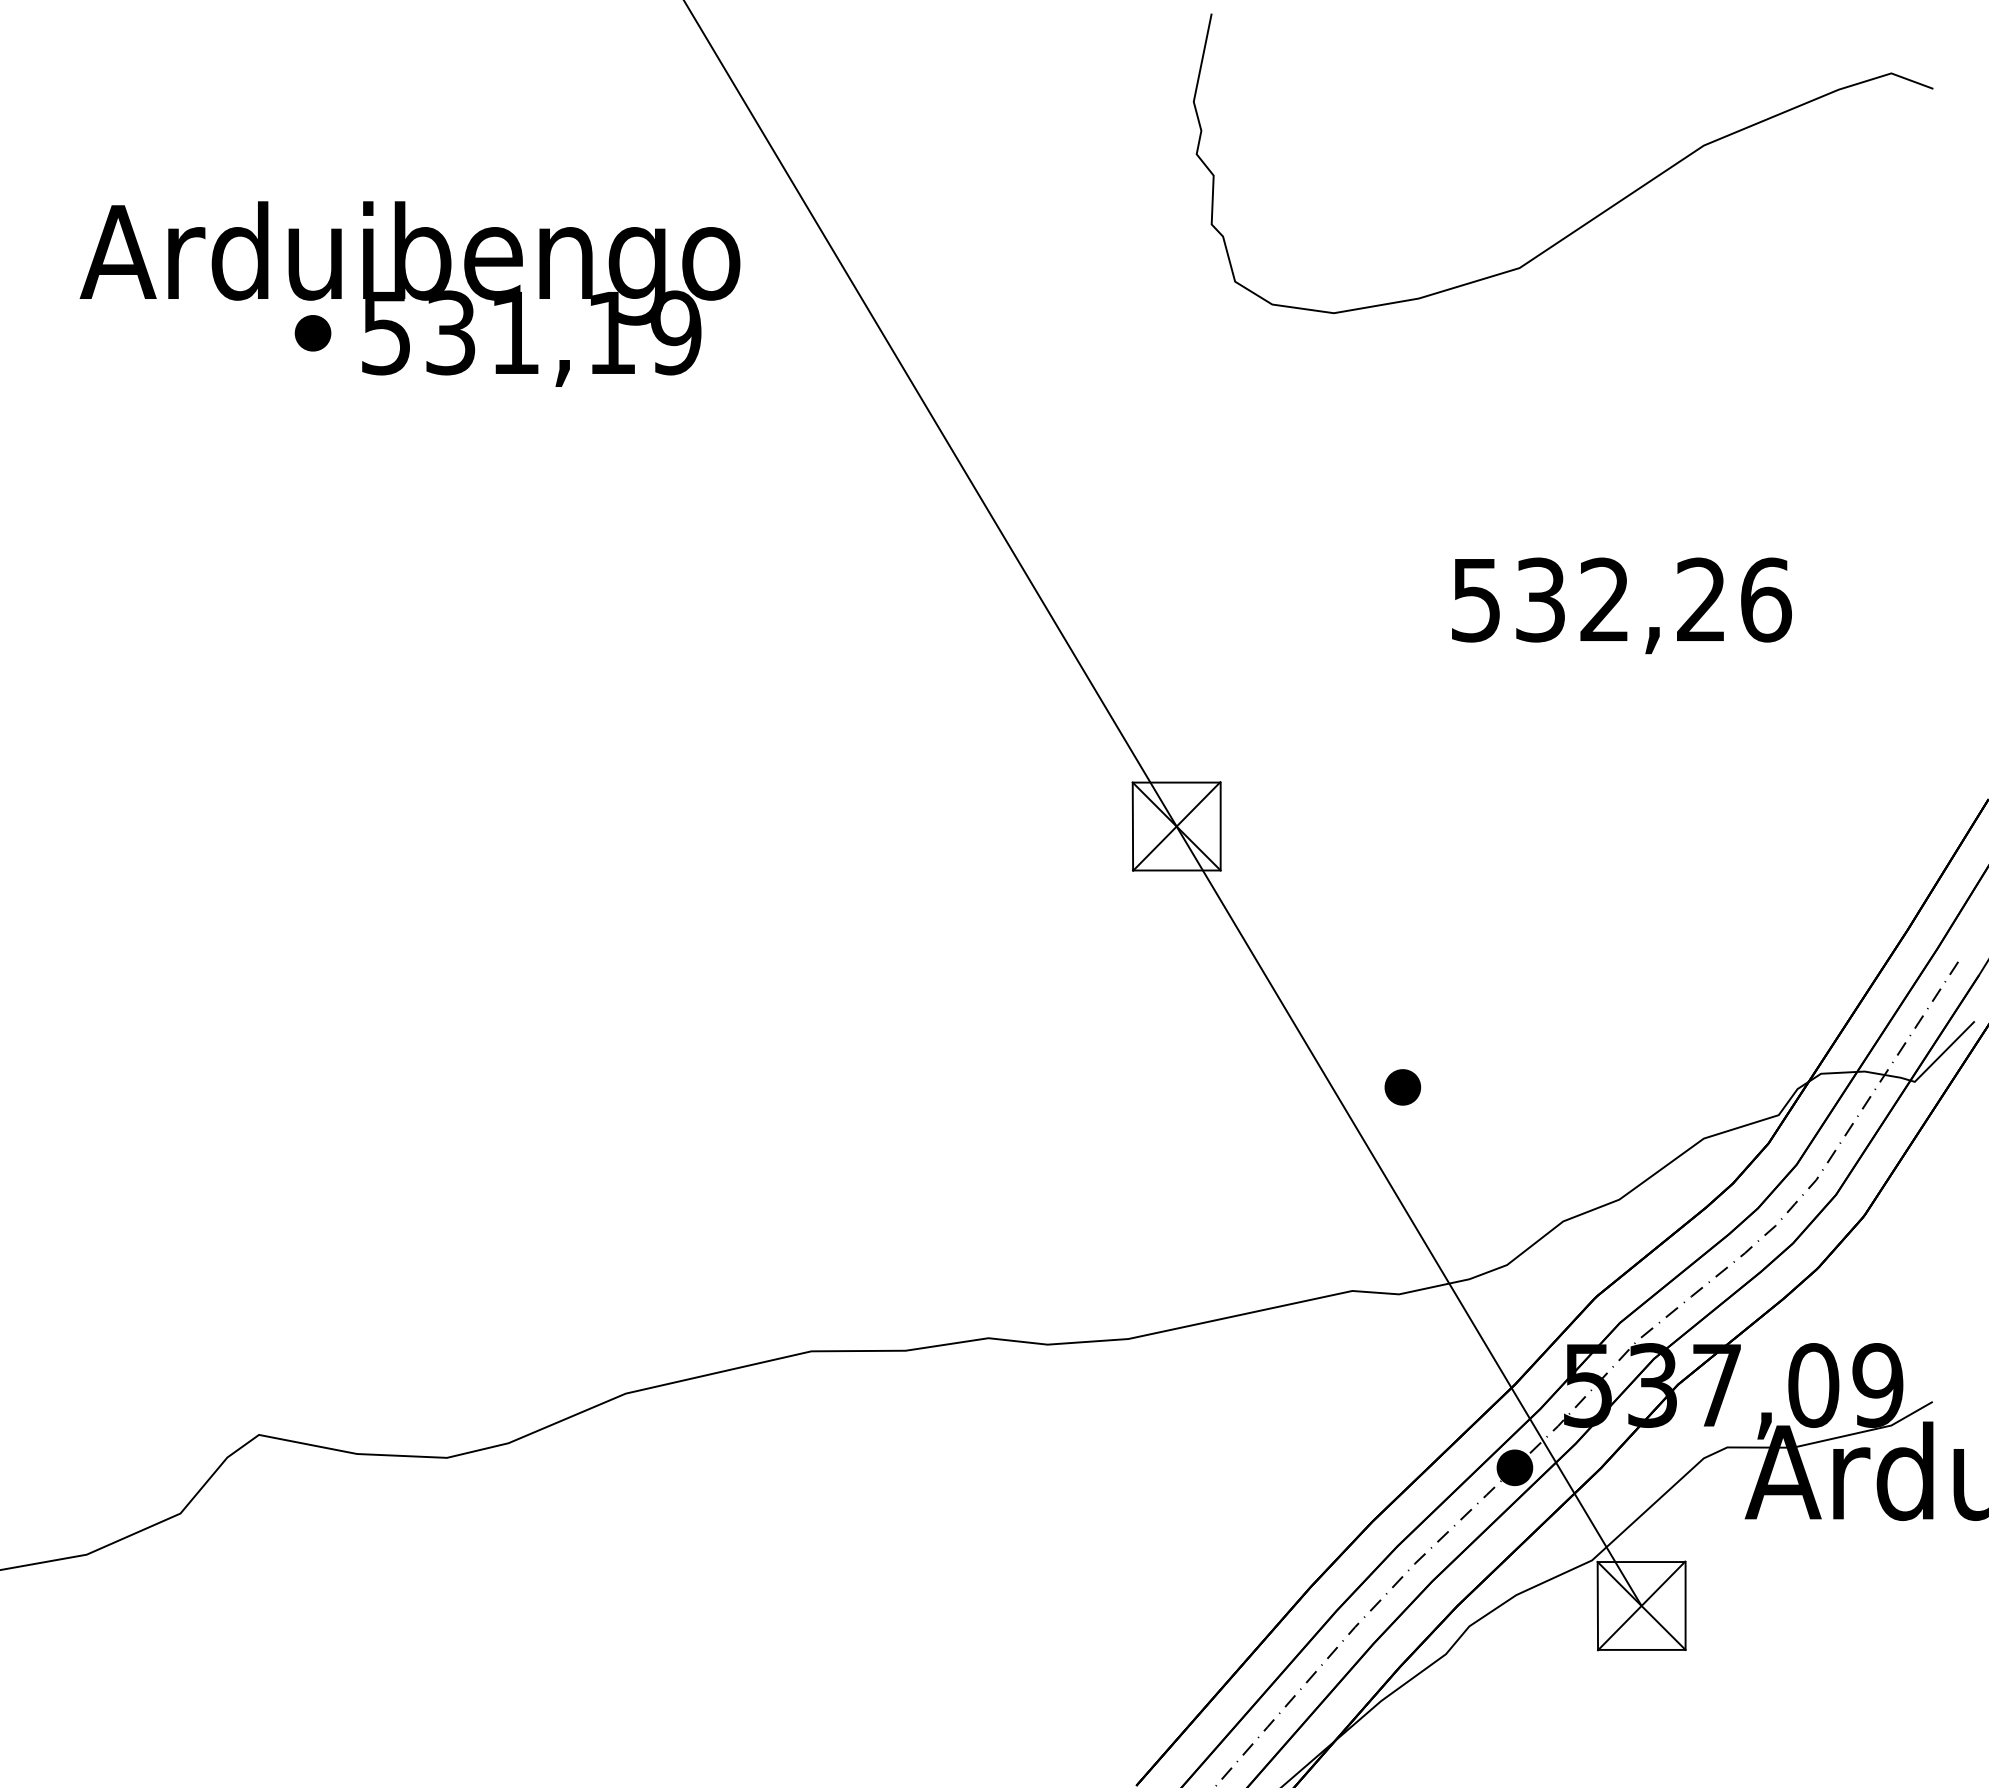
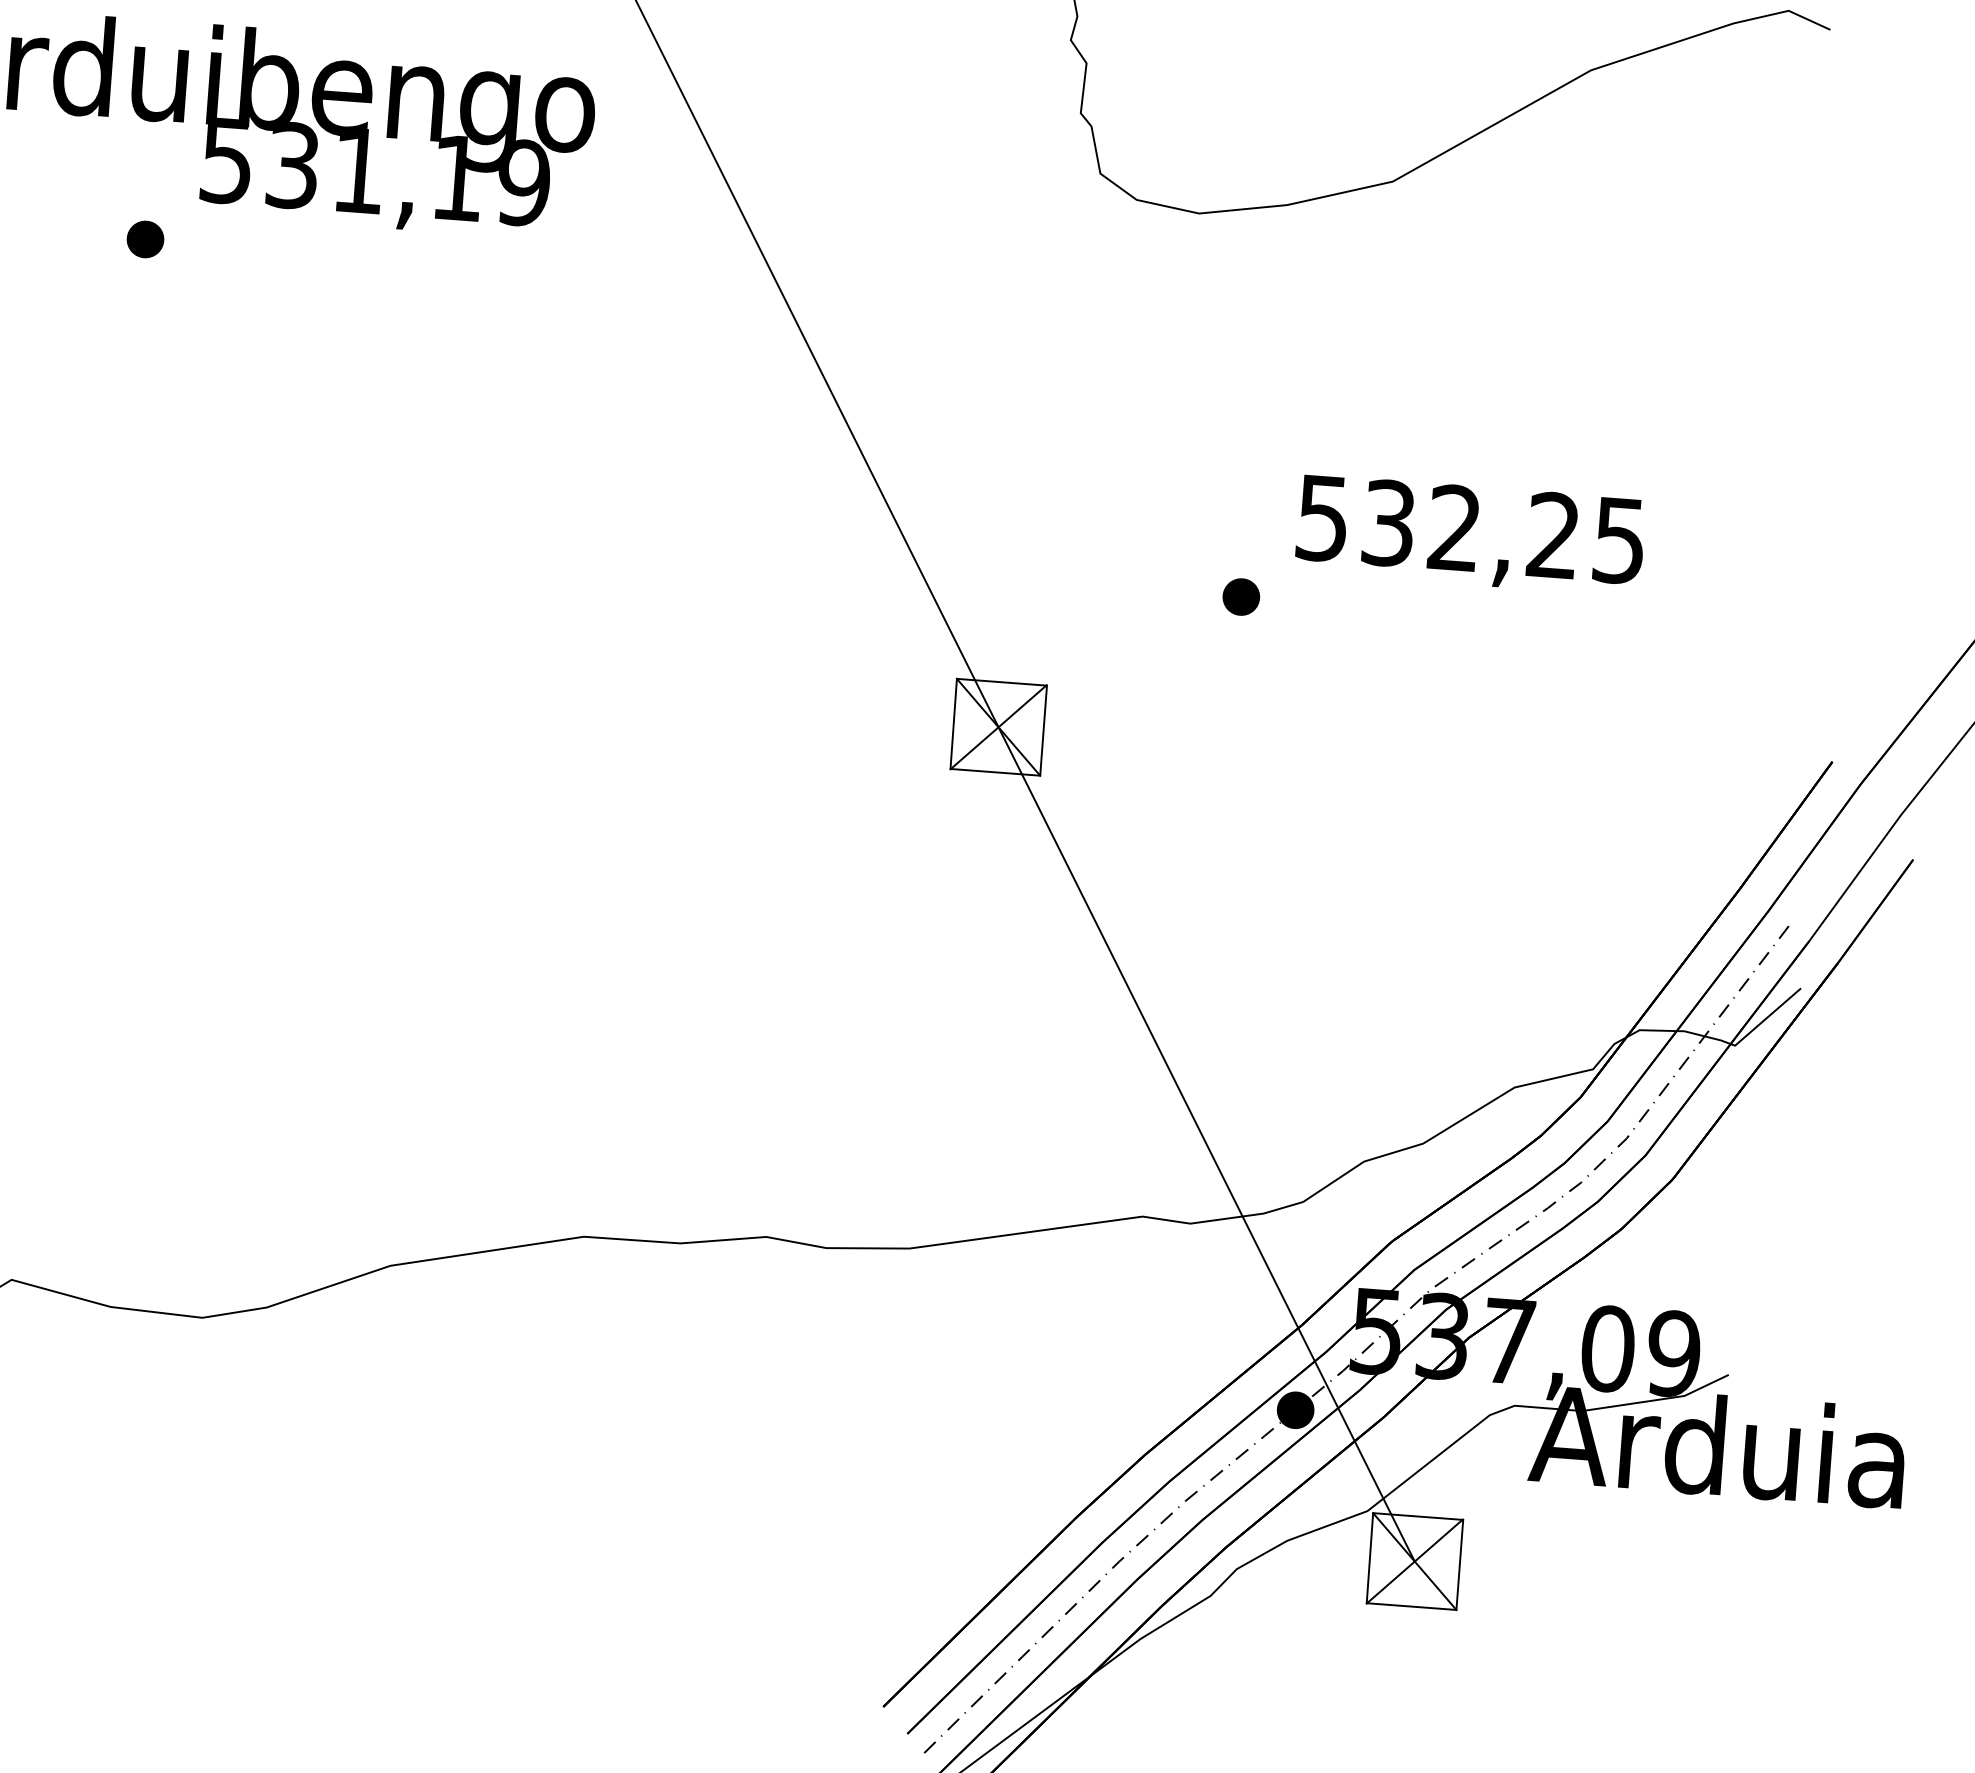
part: (312, 333) -> (144, 239), moved
text: (1766, 599) -> (1620, 540), 532,26 -> 532,25
part: (1402, 1087) -> (1240, 597), moved

